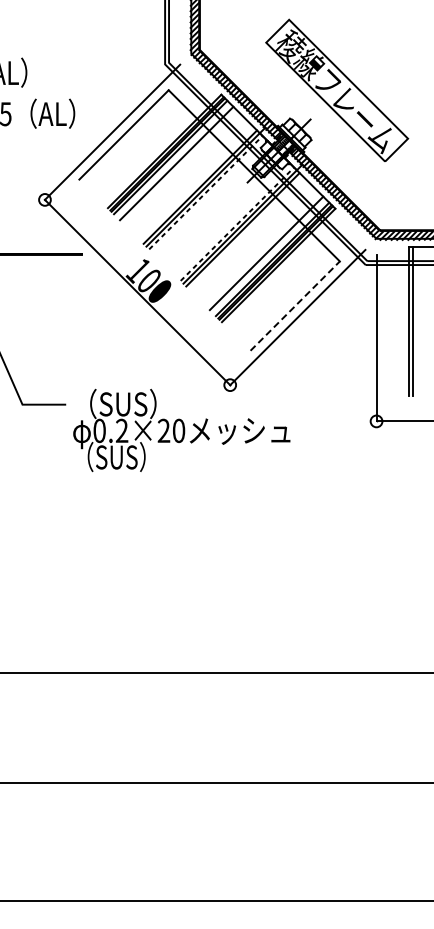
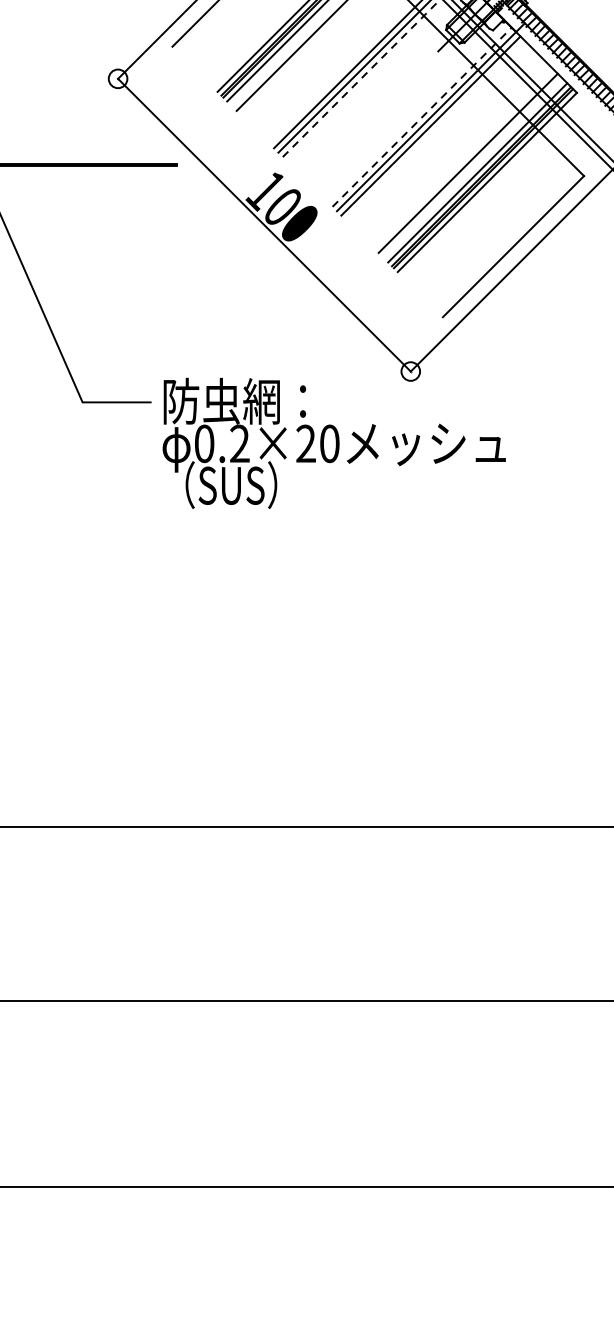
line: (295, 305) -> (513, 245), dashed -> solid
text: (118, 403) -> (234, 400), （SUS） -> 防虫網：

